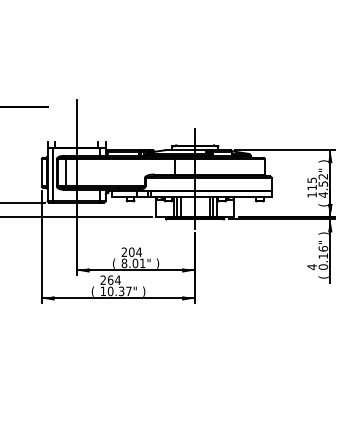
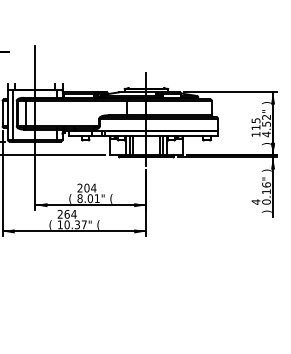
text: (322, 205) -> (265, 144), ( -> )
text: (157, 263) -> (111, 198), ) -> (
text: (323, 277) -> (266, 211), ( -> )
text: (143, 291) -> (97, 224), ) -> (

